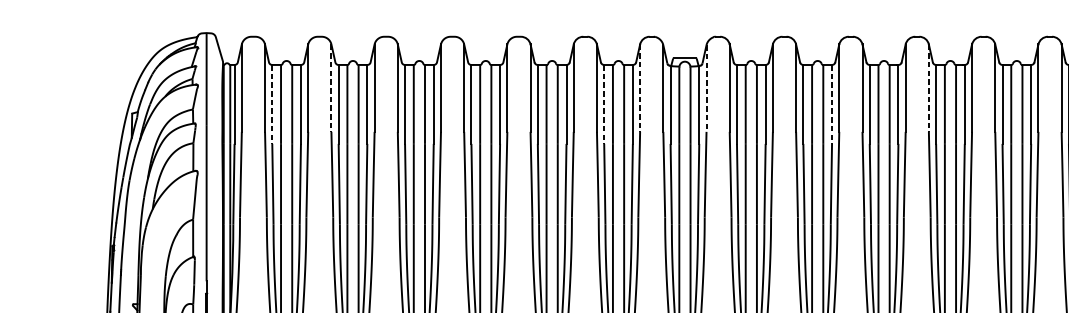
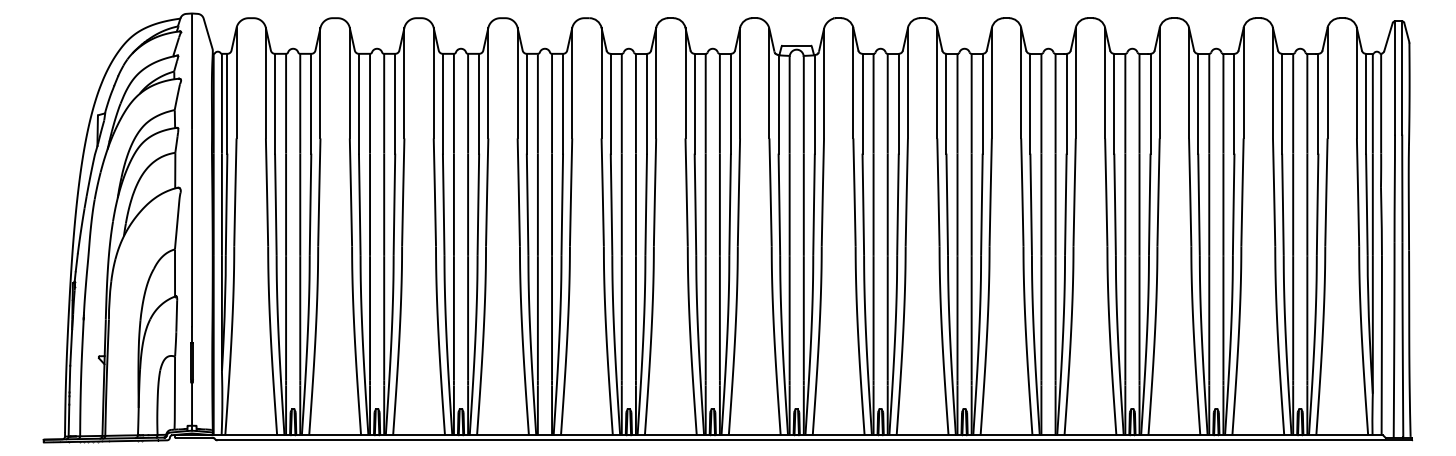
line: (331, 88) -> (349, 83), dashed -> solid
line: (640, 88) -> (740, 83), dashed -> solid
line: (706, 88) -> (824, 83), dashed -> solid
line: (929, 88) -> (1105, 83), dashed -> solid
line: (272, 104) -> (275, 103), dashed -> solid
line: (604, 104) -> (694, 103), dashed -> solid
line: (831, 104) -> (982, 103), dashed -> solid

